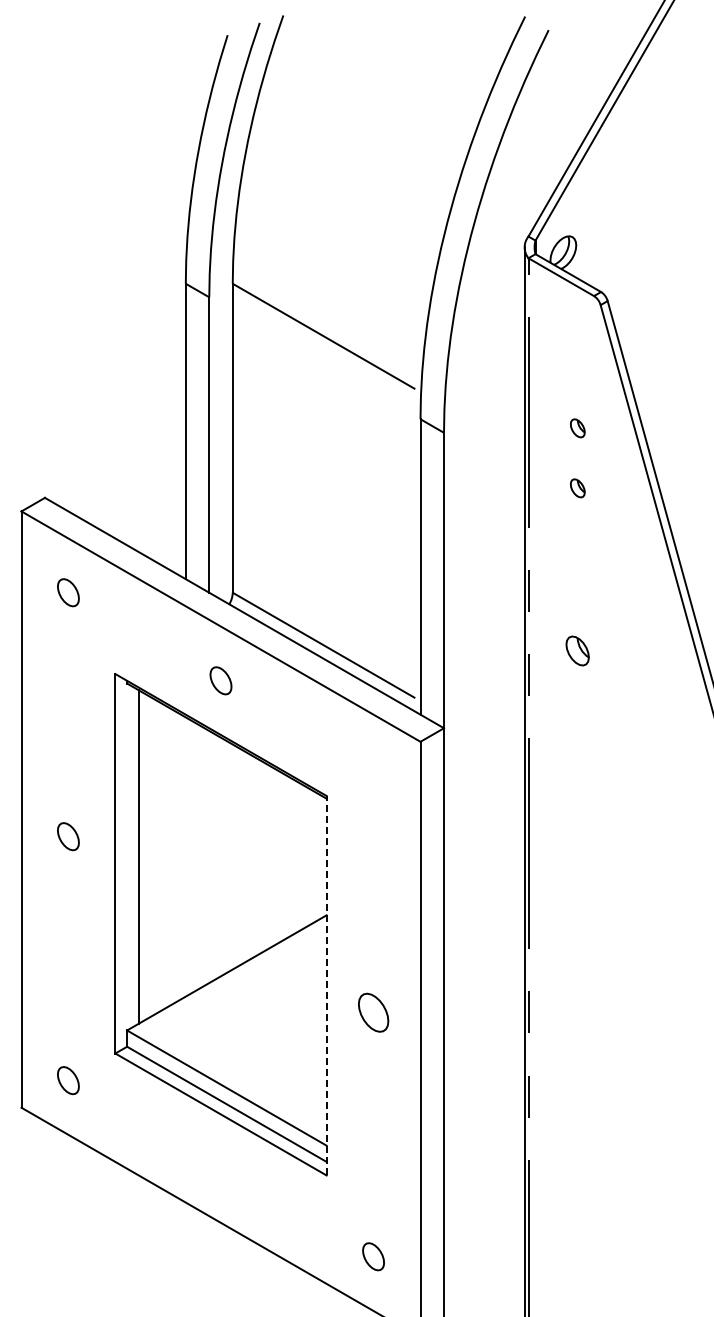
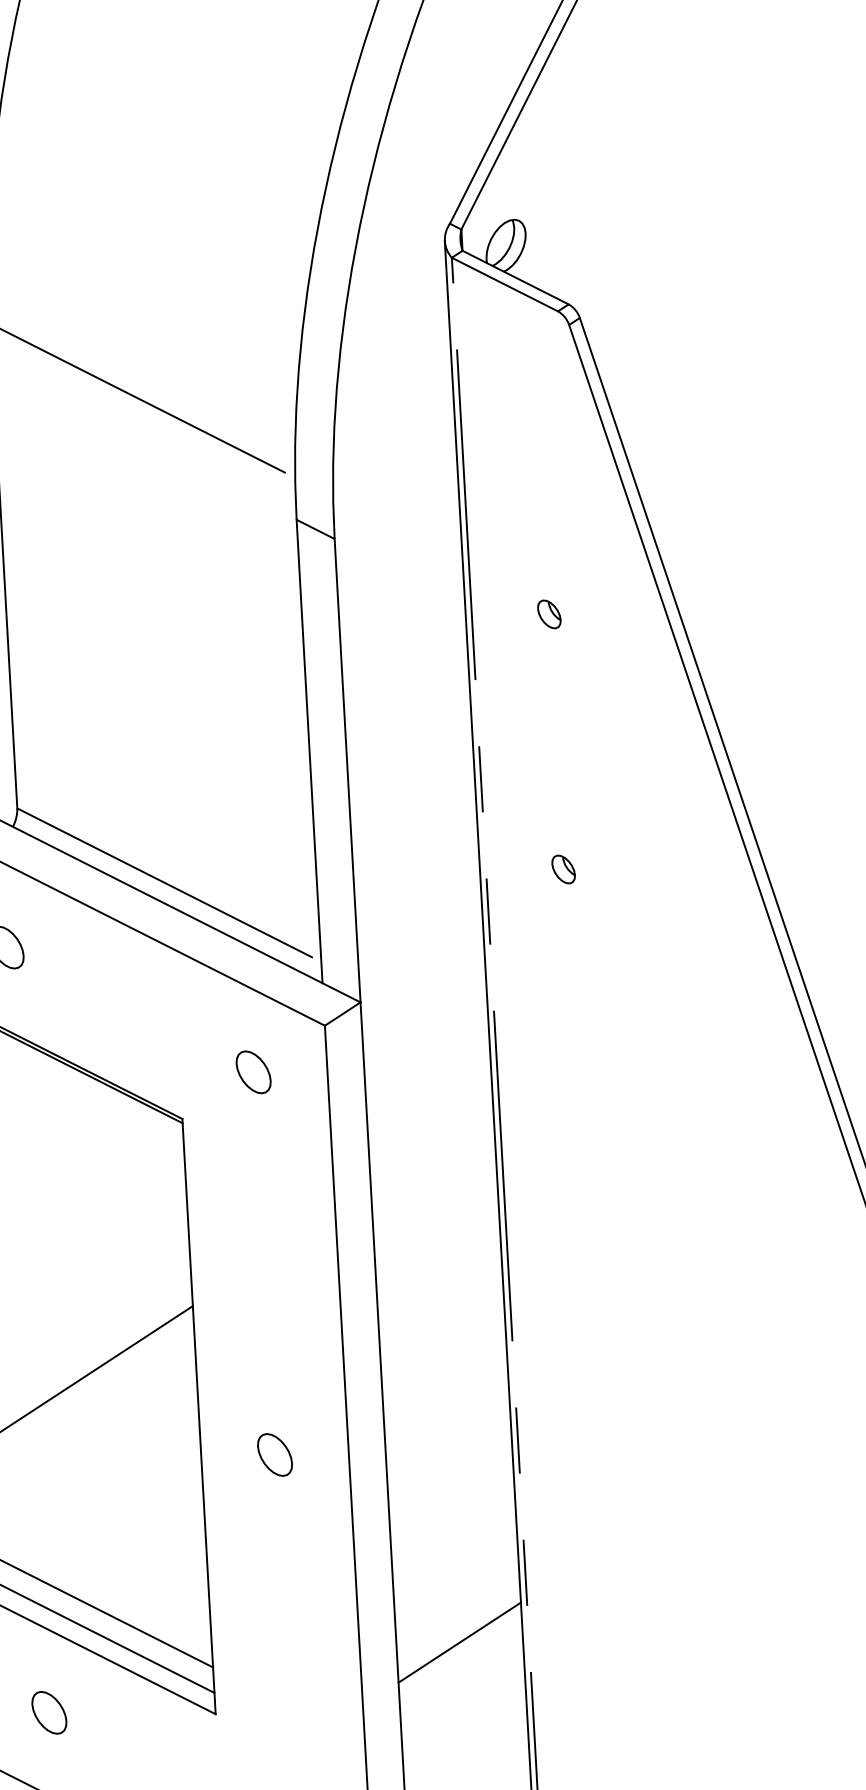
part: (577, 428) -> (543, 520), removed
part: (577, 650) -> (563, 868), size x0.62
part: (373, 768) -> (253, 1071), added
line: (326, 985) -> (198, 1416), dashed -> solid
part: (373, 1012) -> (274, 1454), size x0.71
line: (484, 1138) -> (460, 1642), added
part: (220, 1168) -> (48, 1712), added

